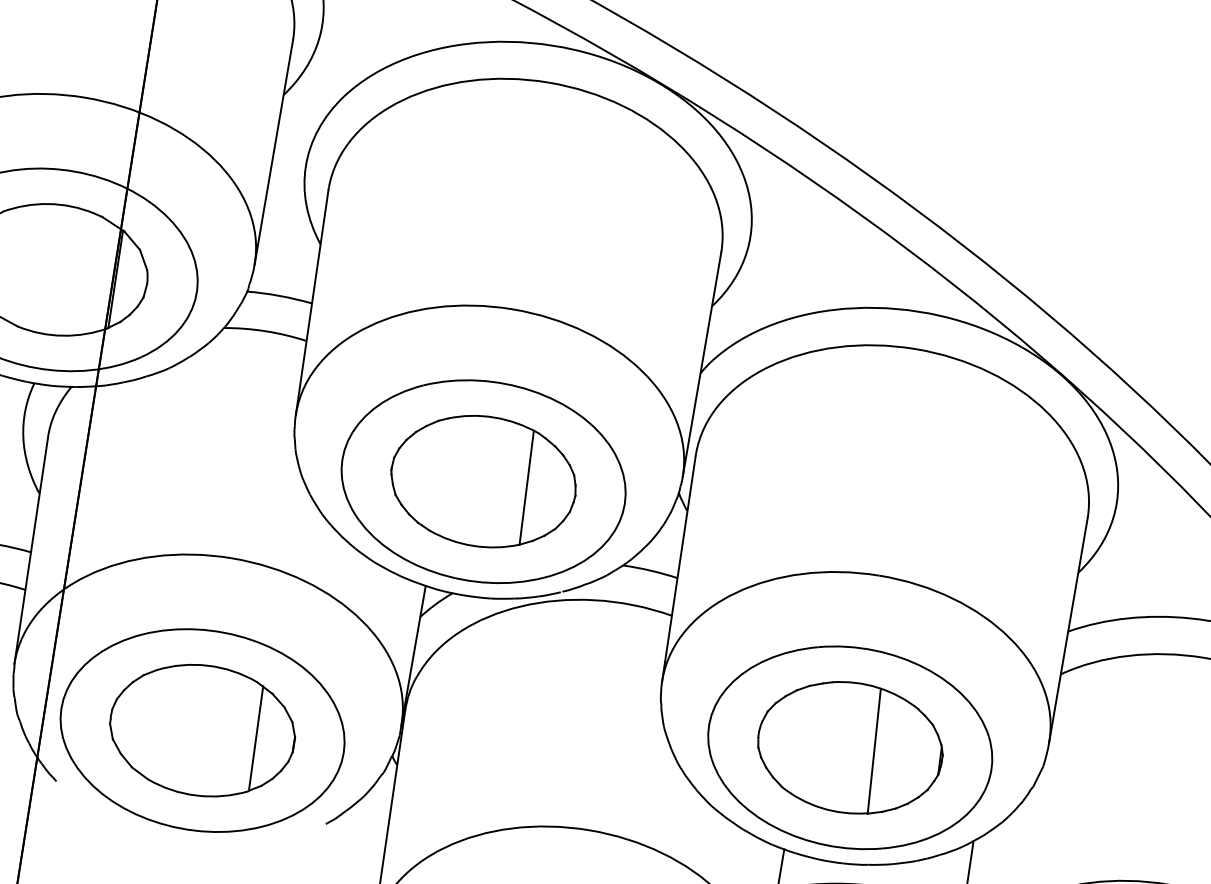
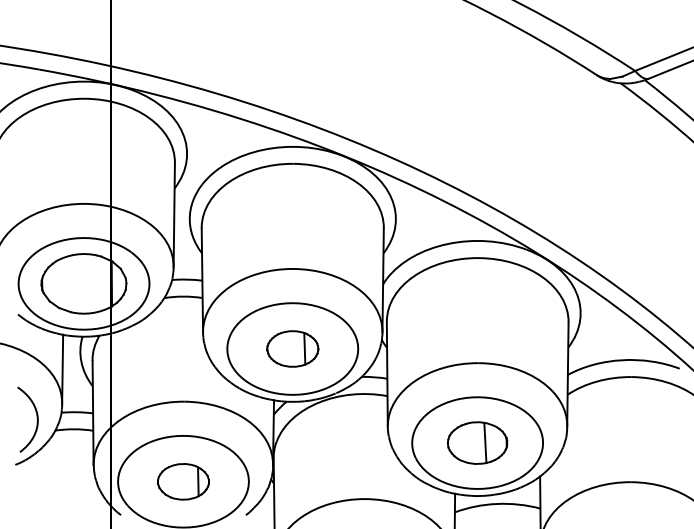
part: (483, 480) -> (292, 348), size x0.6
part: (202, 730) -> (183, 481), size x0.6
part: (850, 746) -> (477, 442), size x0.7

